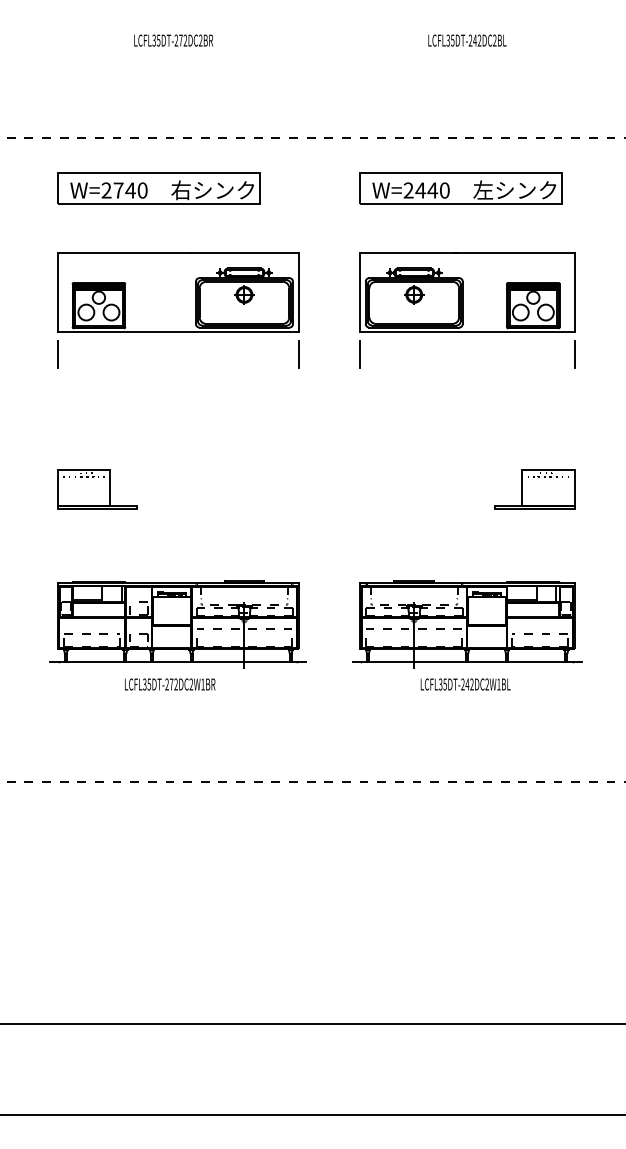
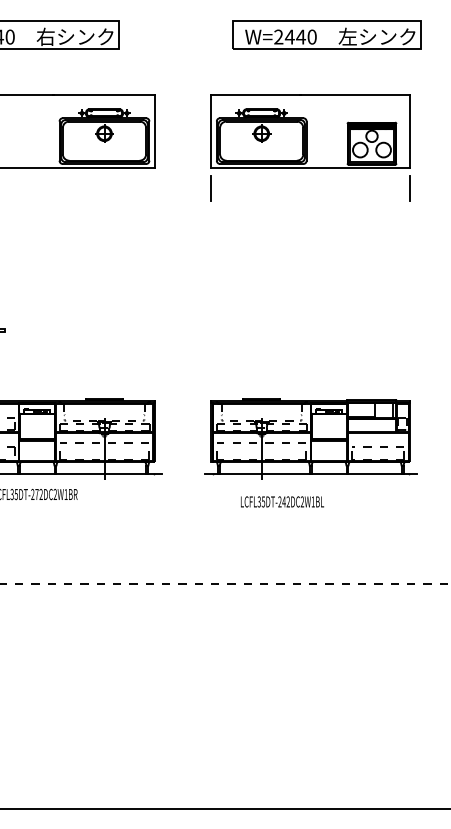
part: (460, 188) -> (326, 35), moved
line: (299, 354) -> (155, 188), removed
part: (534, 489) -> (373, 313), removed
text: (465, 684) -> (282, 501), moved

